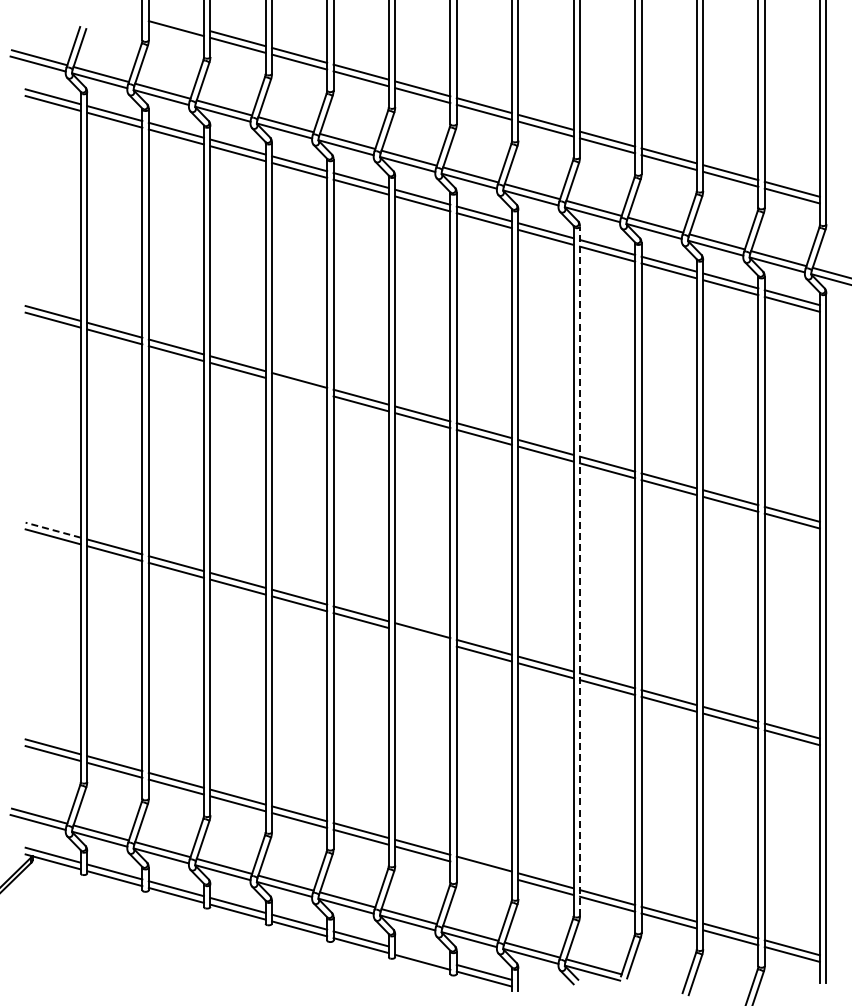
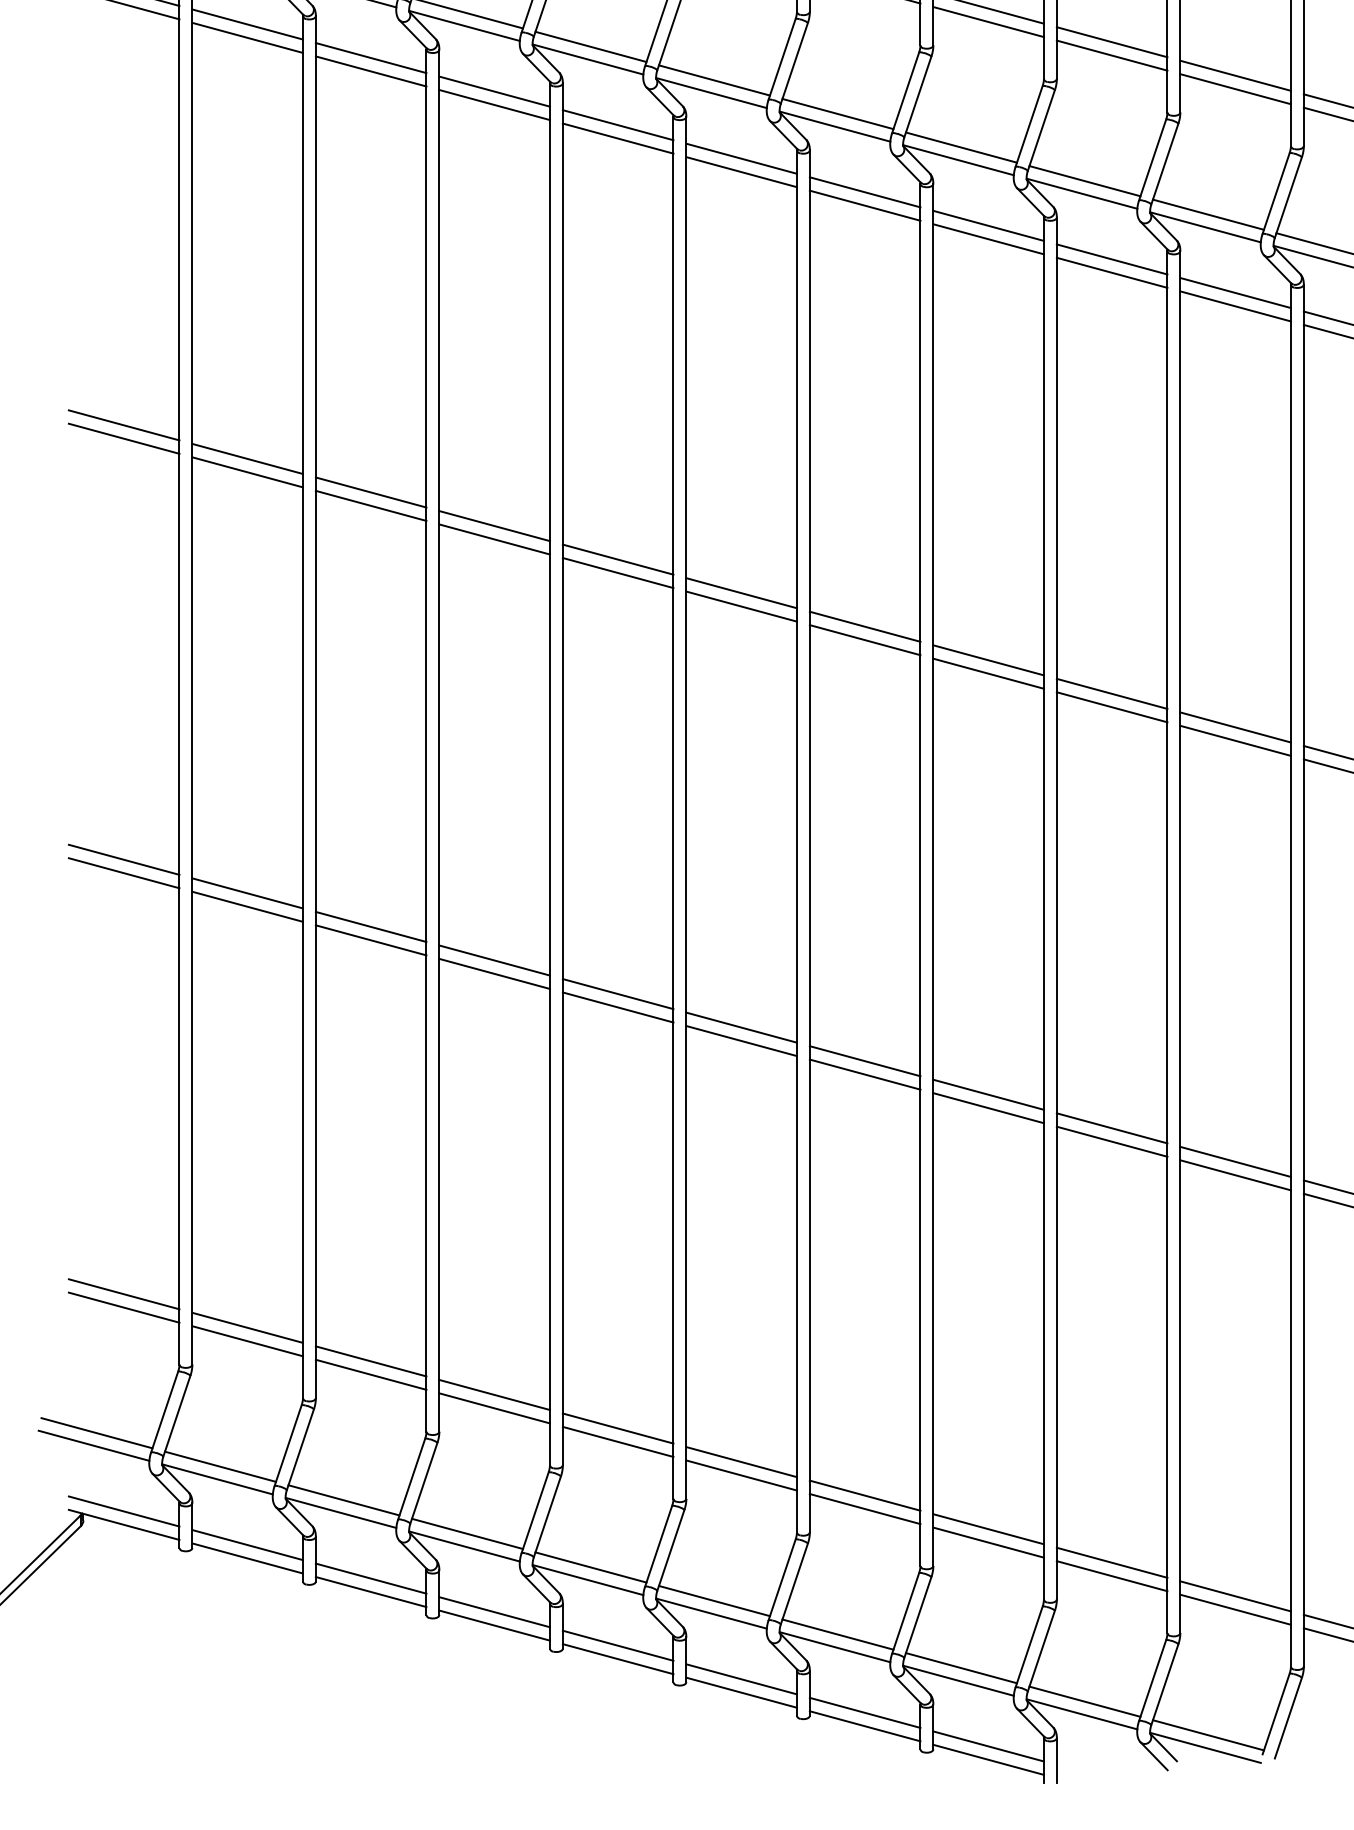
line: (299, 386) -> (617, 571), added
line: (53, 530) -> (124, 860), dashed -> solid
line: (579, 571) -> (1179, 942), dashed -> solid
line: (422, 636) -> (864, 1072), added
line: (483, 870) -> (986, 1542), added
line: (422, 955) -> (864, 1712), added

